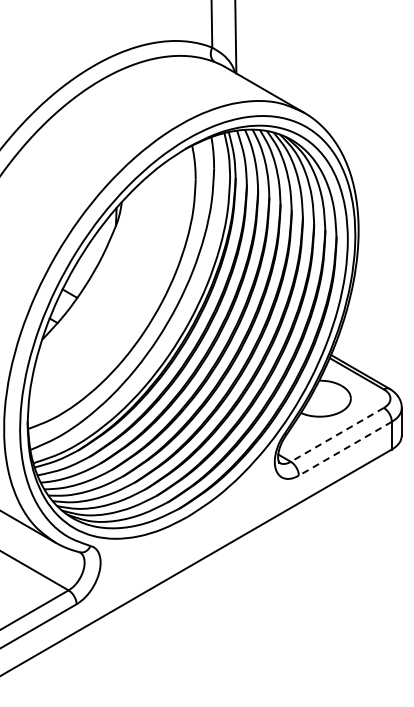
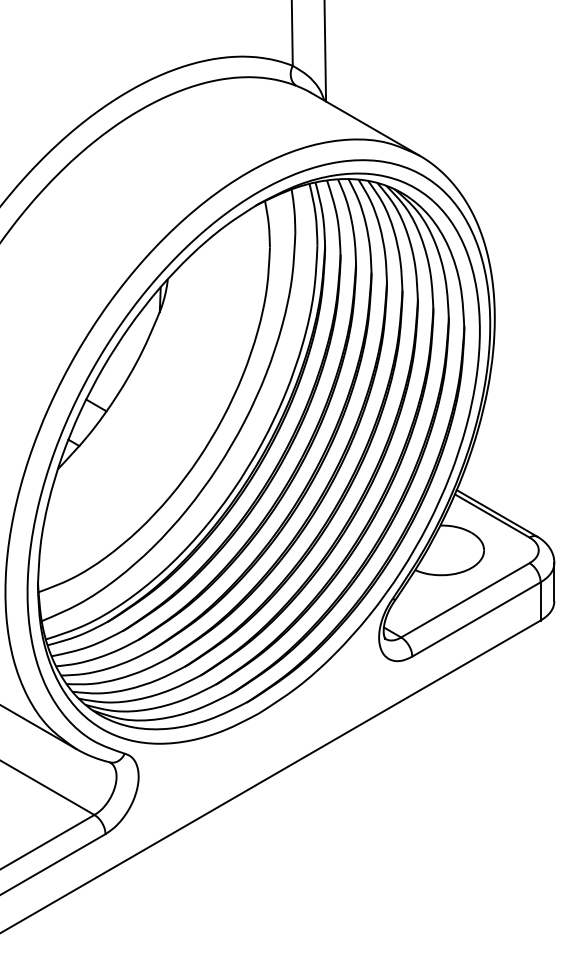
line: (337, 434) -> (465, 599), dashed -> solid
line: (345, 448) -> (476, 619), dashed -> solid

